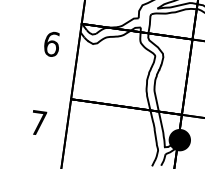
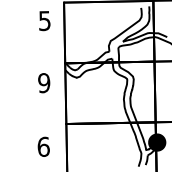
text: (52, 44) -> (44, 83), 6 -> 9
text: (38, 122) -> (43, 146), 7 -> 6

